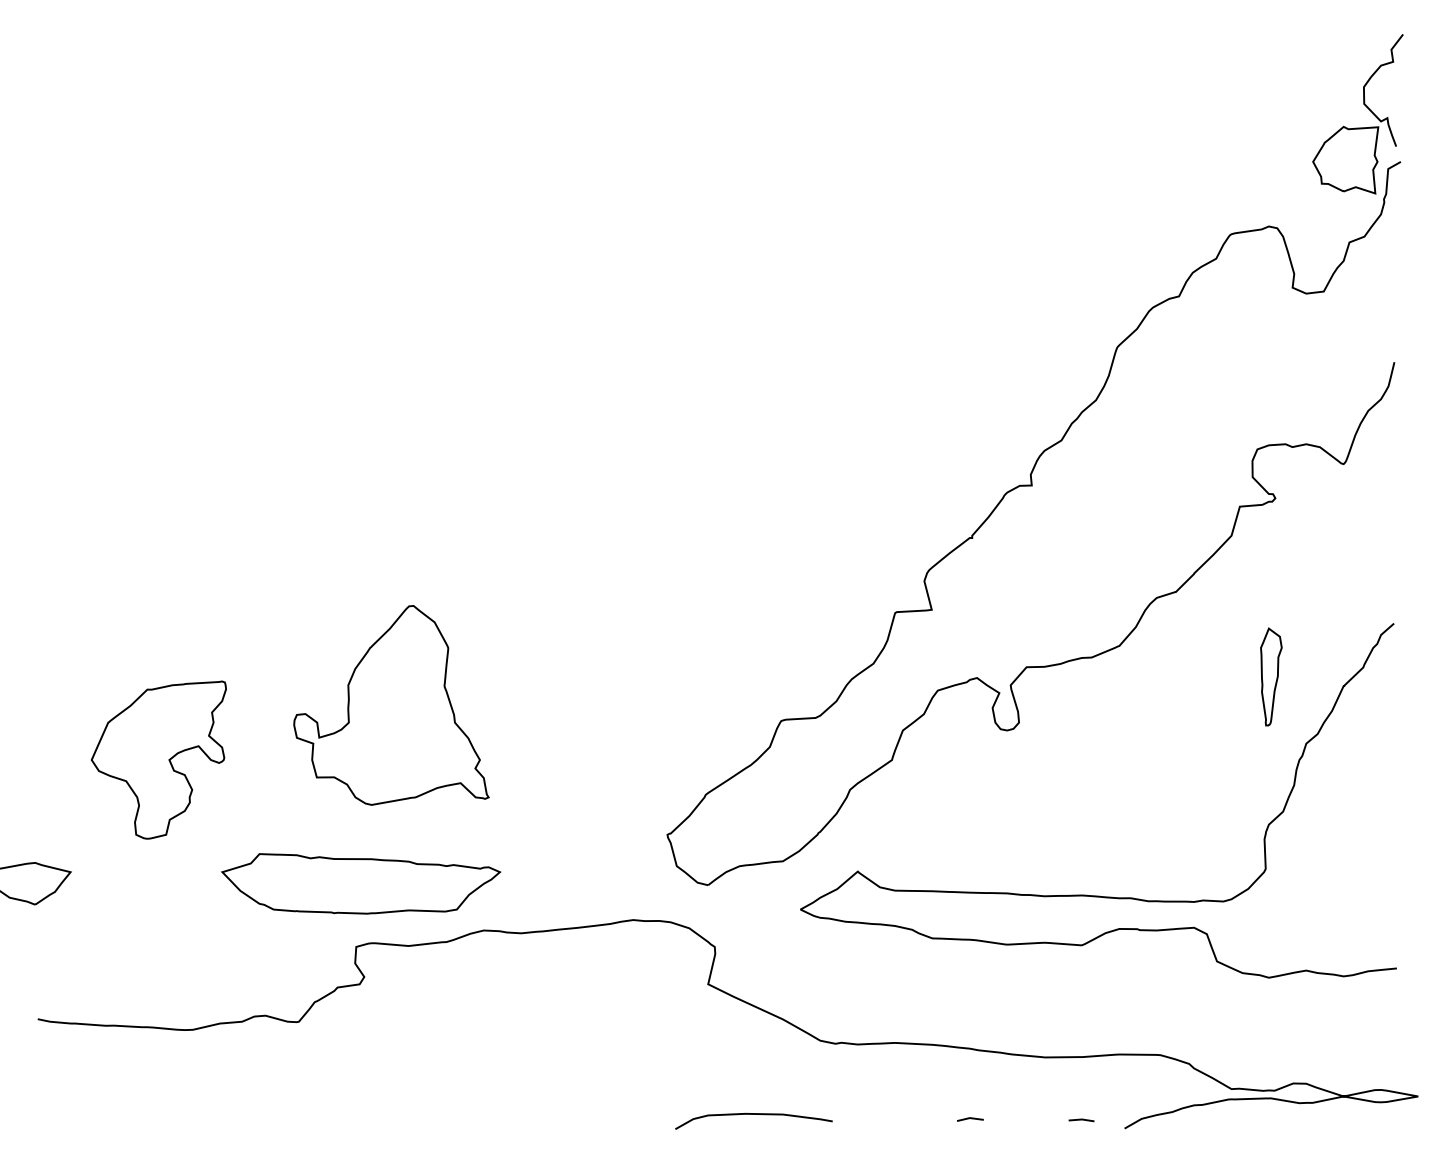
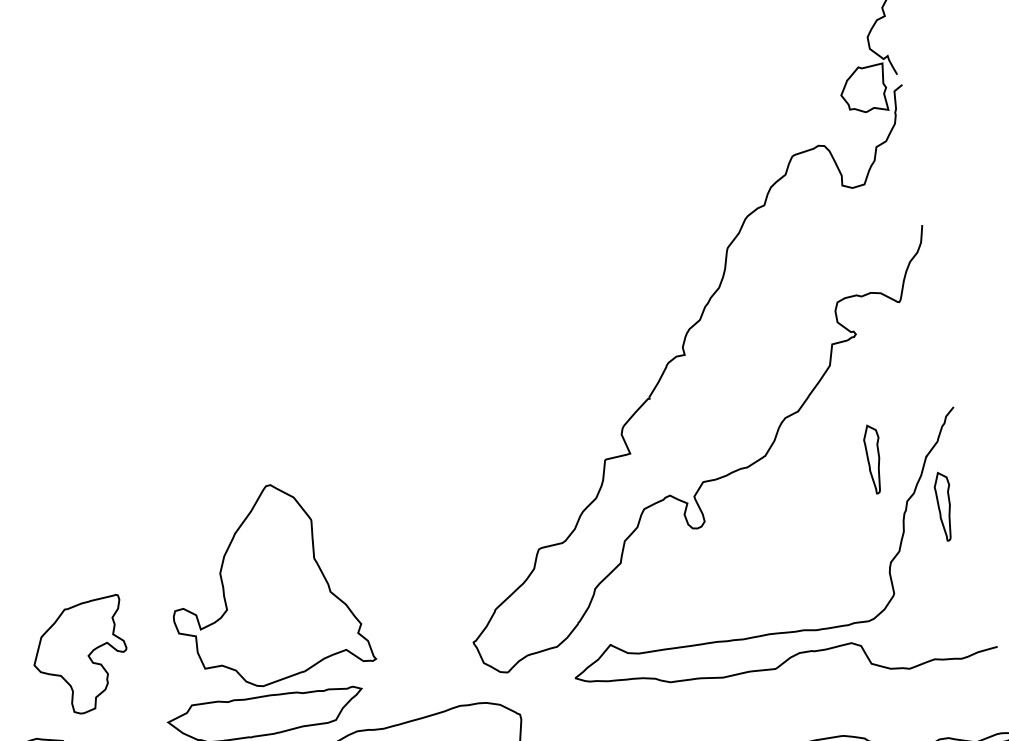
part: (391, 705) -> (265, 585), size x1.4
part: (158, 759) -> (80, 656), moved
part: (1358, 759) -> (945, 505), added

